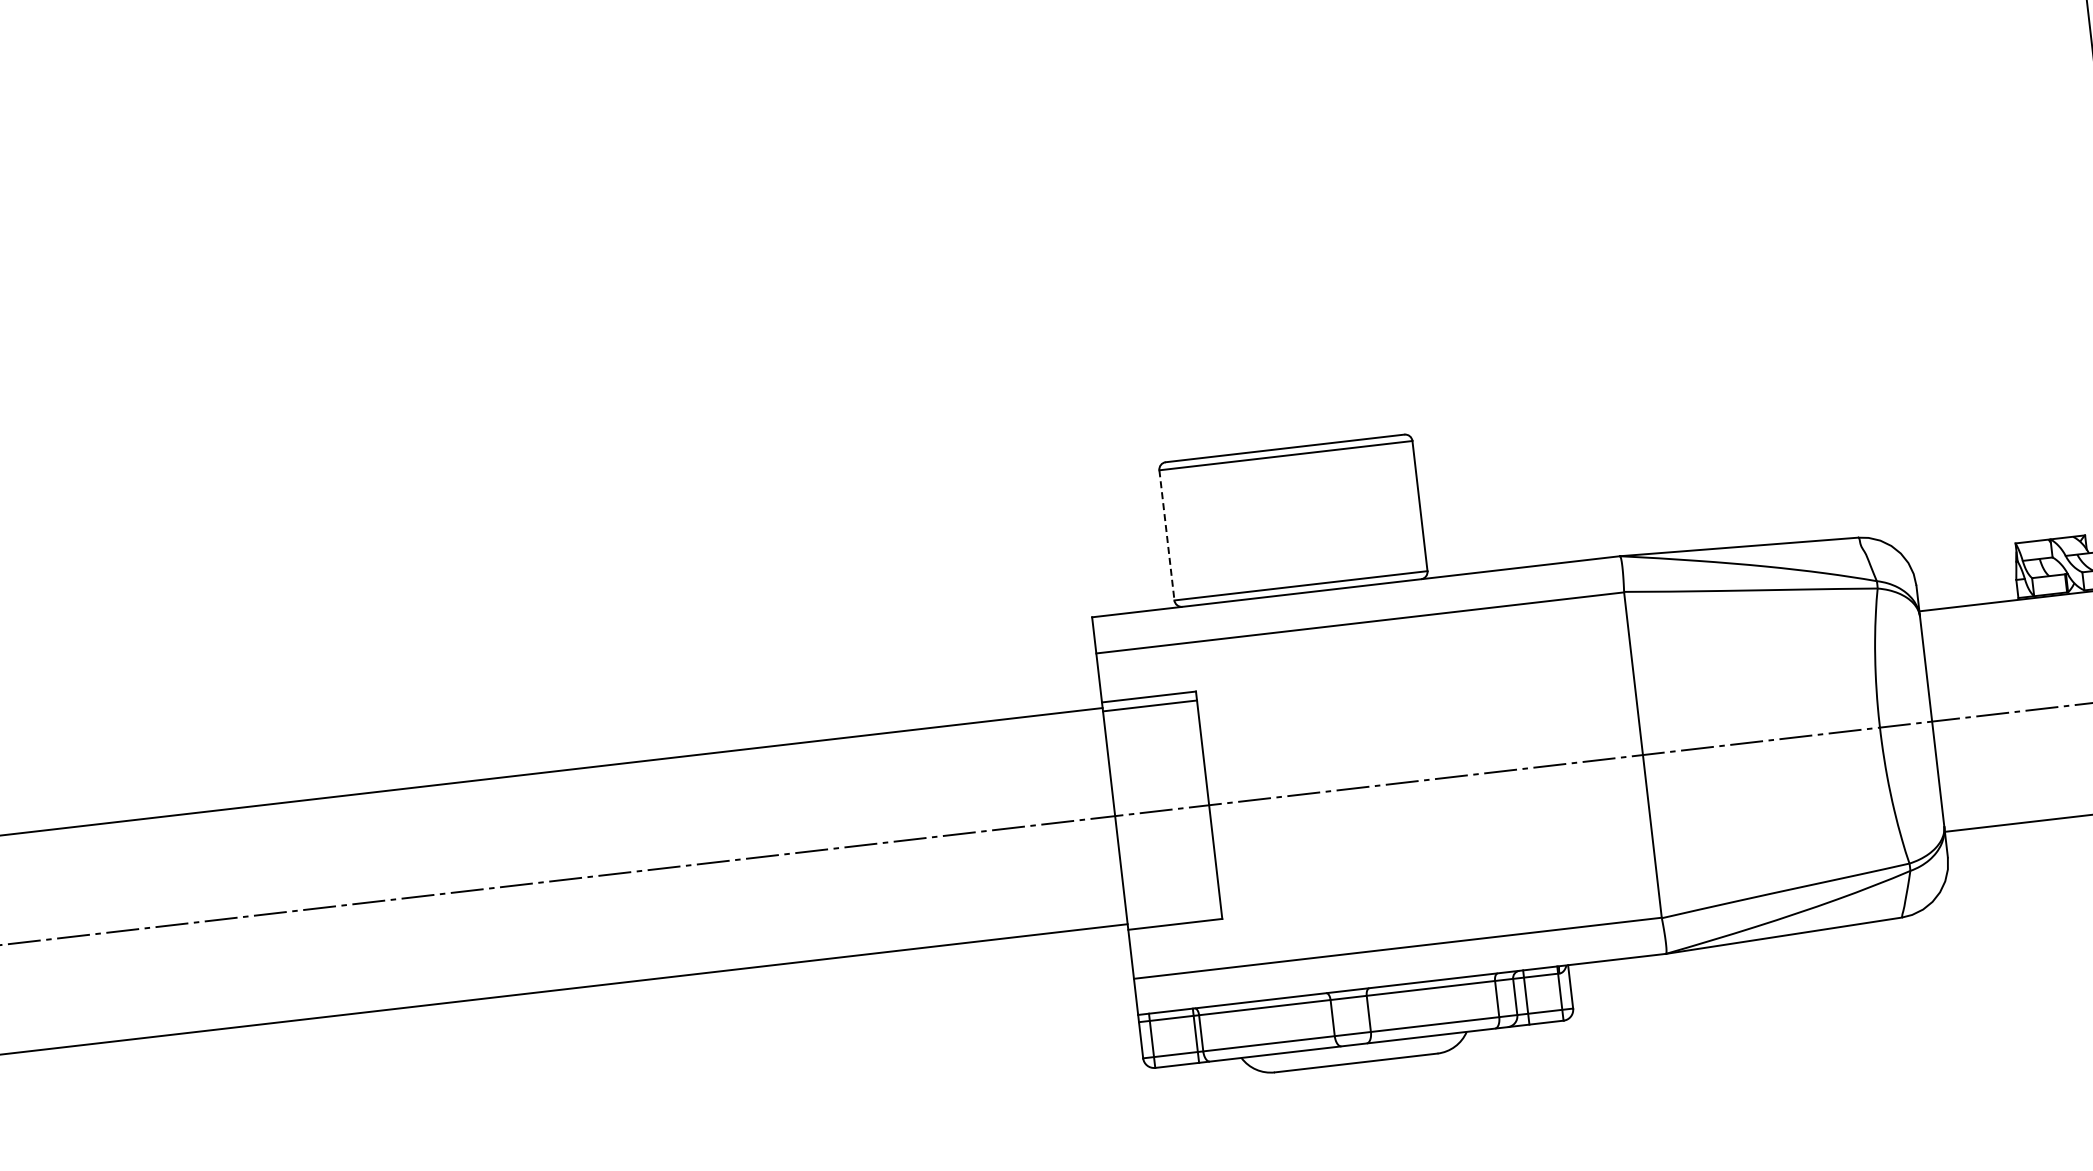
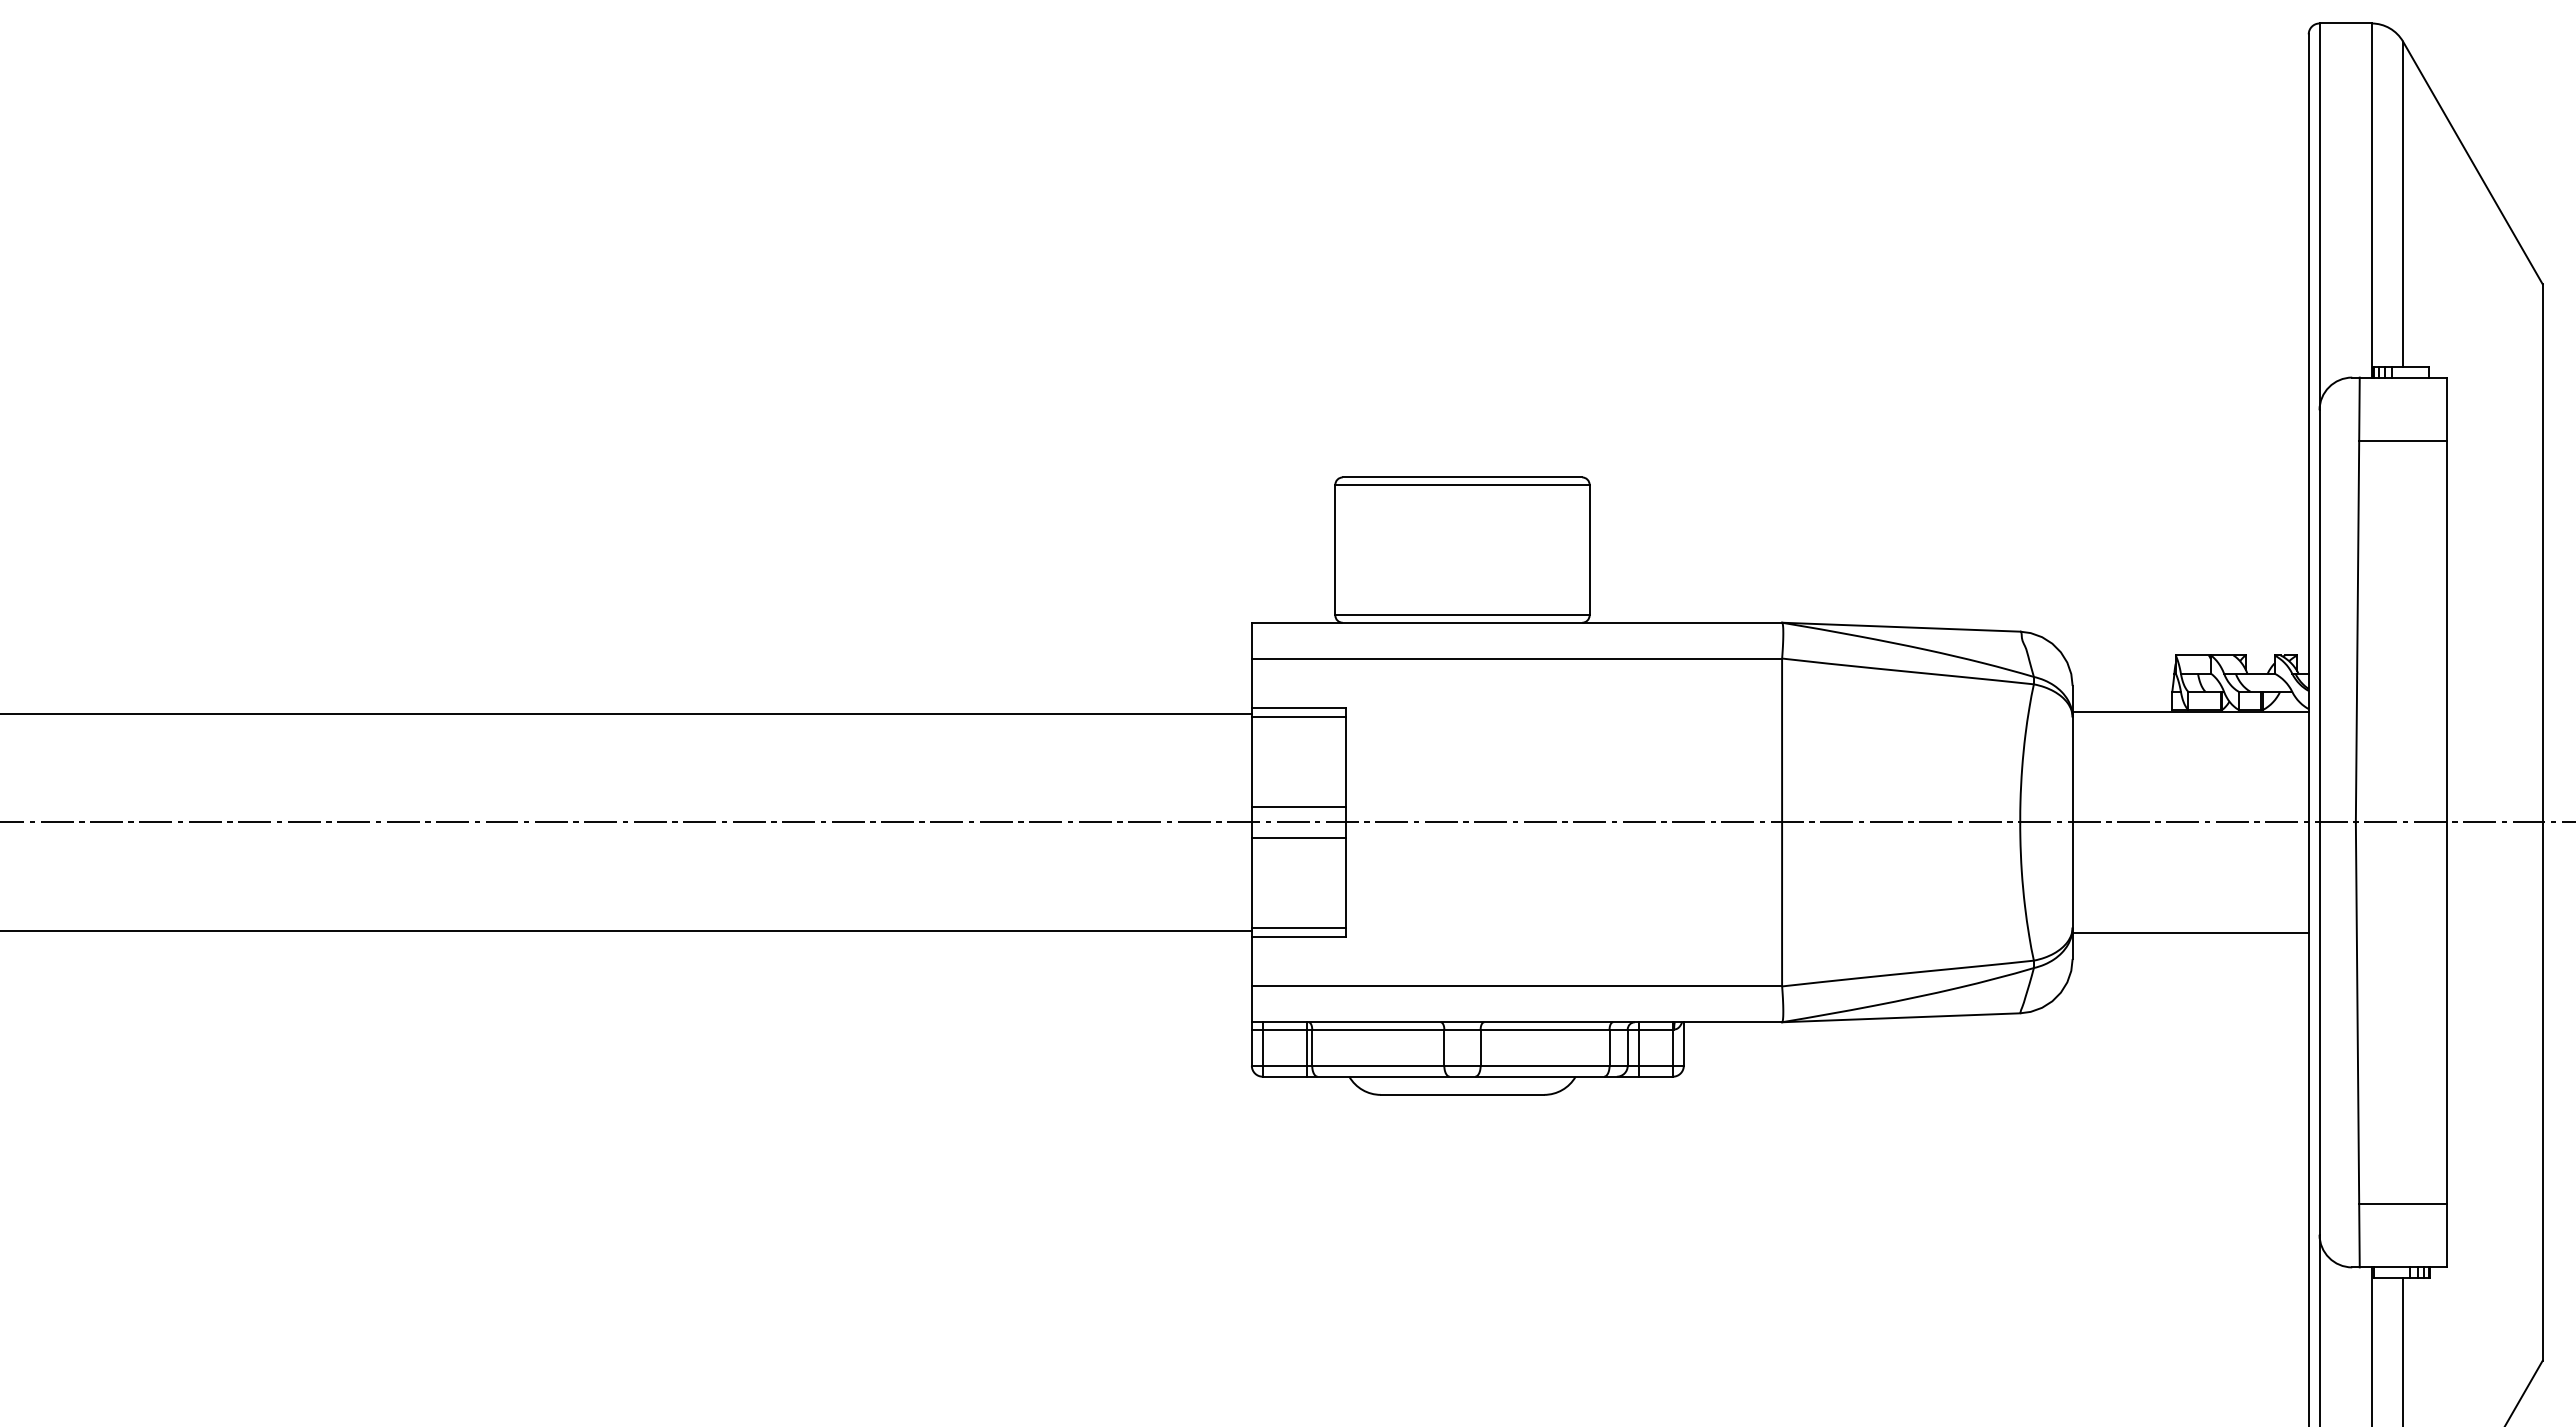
line: (1167, 535) -> (1335, 550), dashed -> solid
line: (1159, 795) -> (1298, 807), added
line: (1163, 825) -> (1298, 837), added
line: (1173, 915) -> (1298, 927), added

